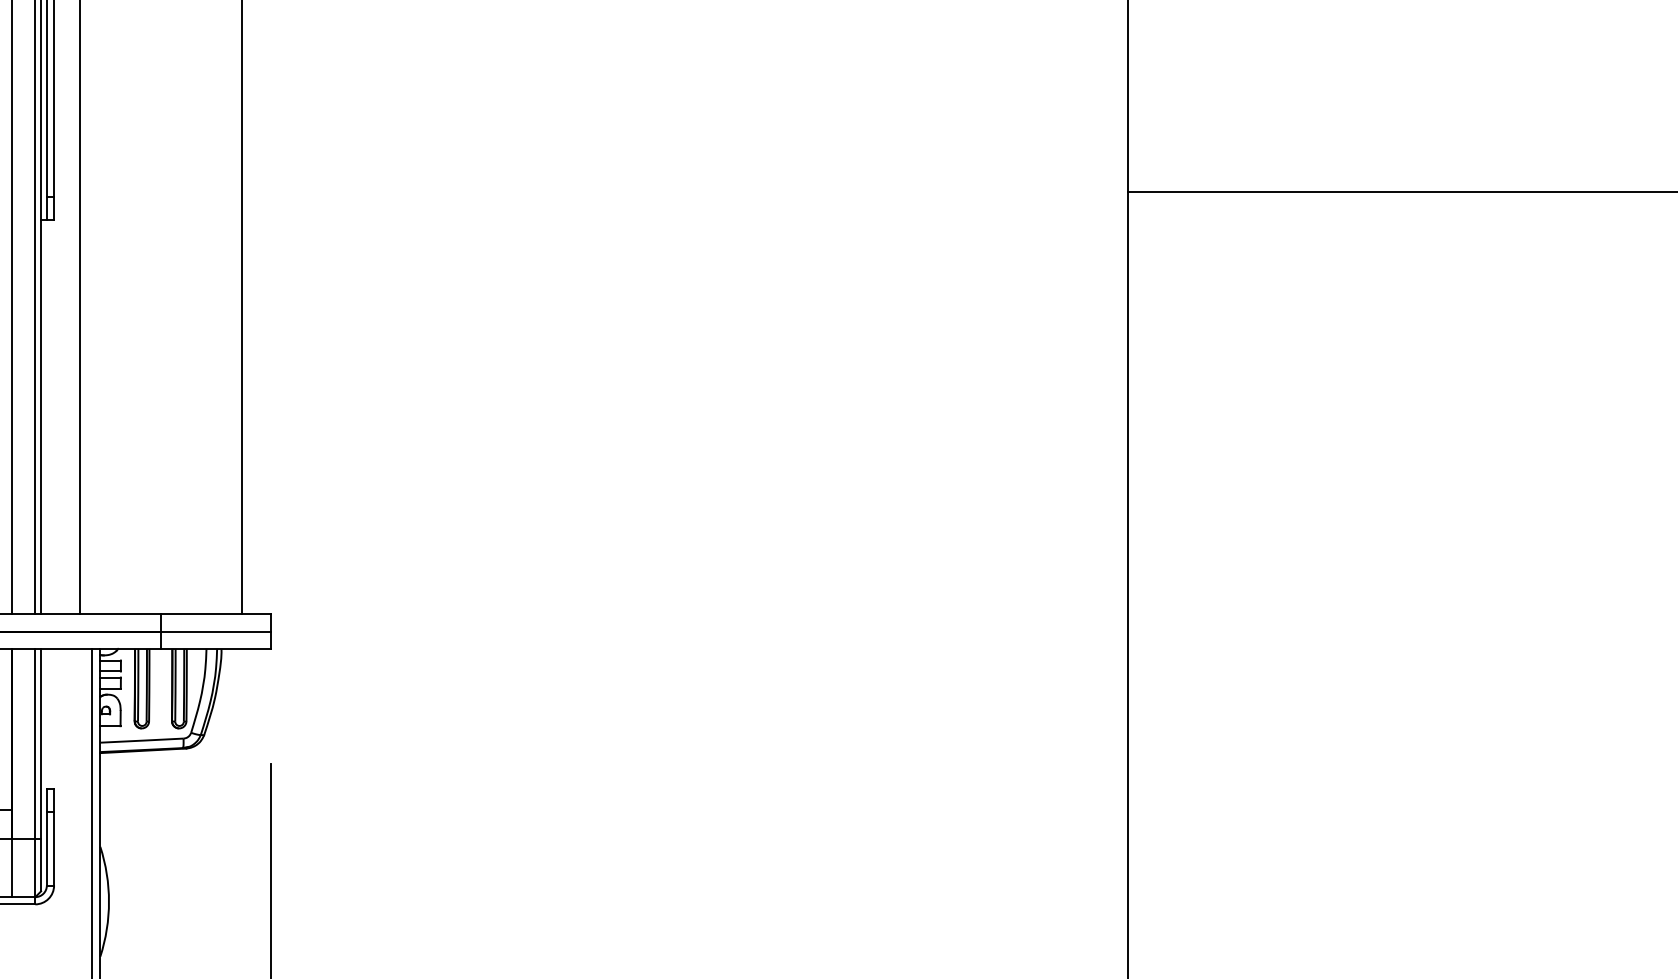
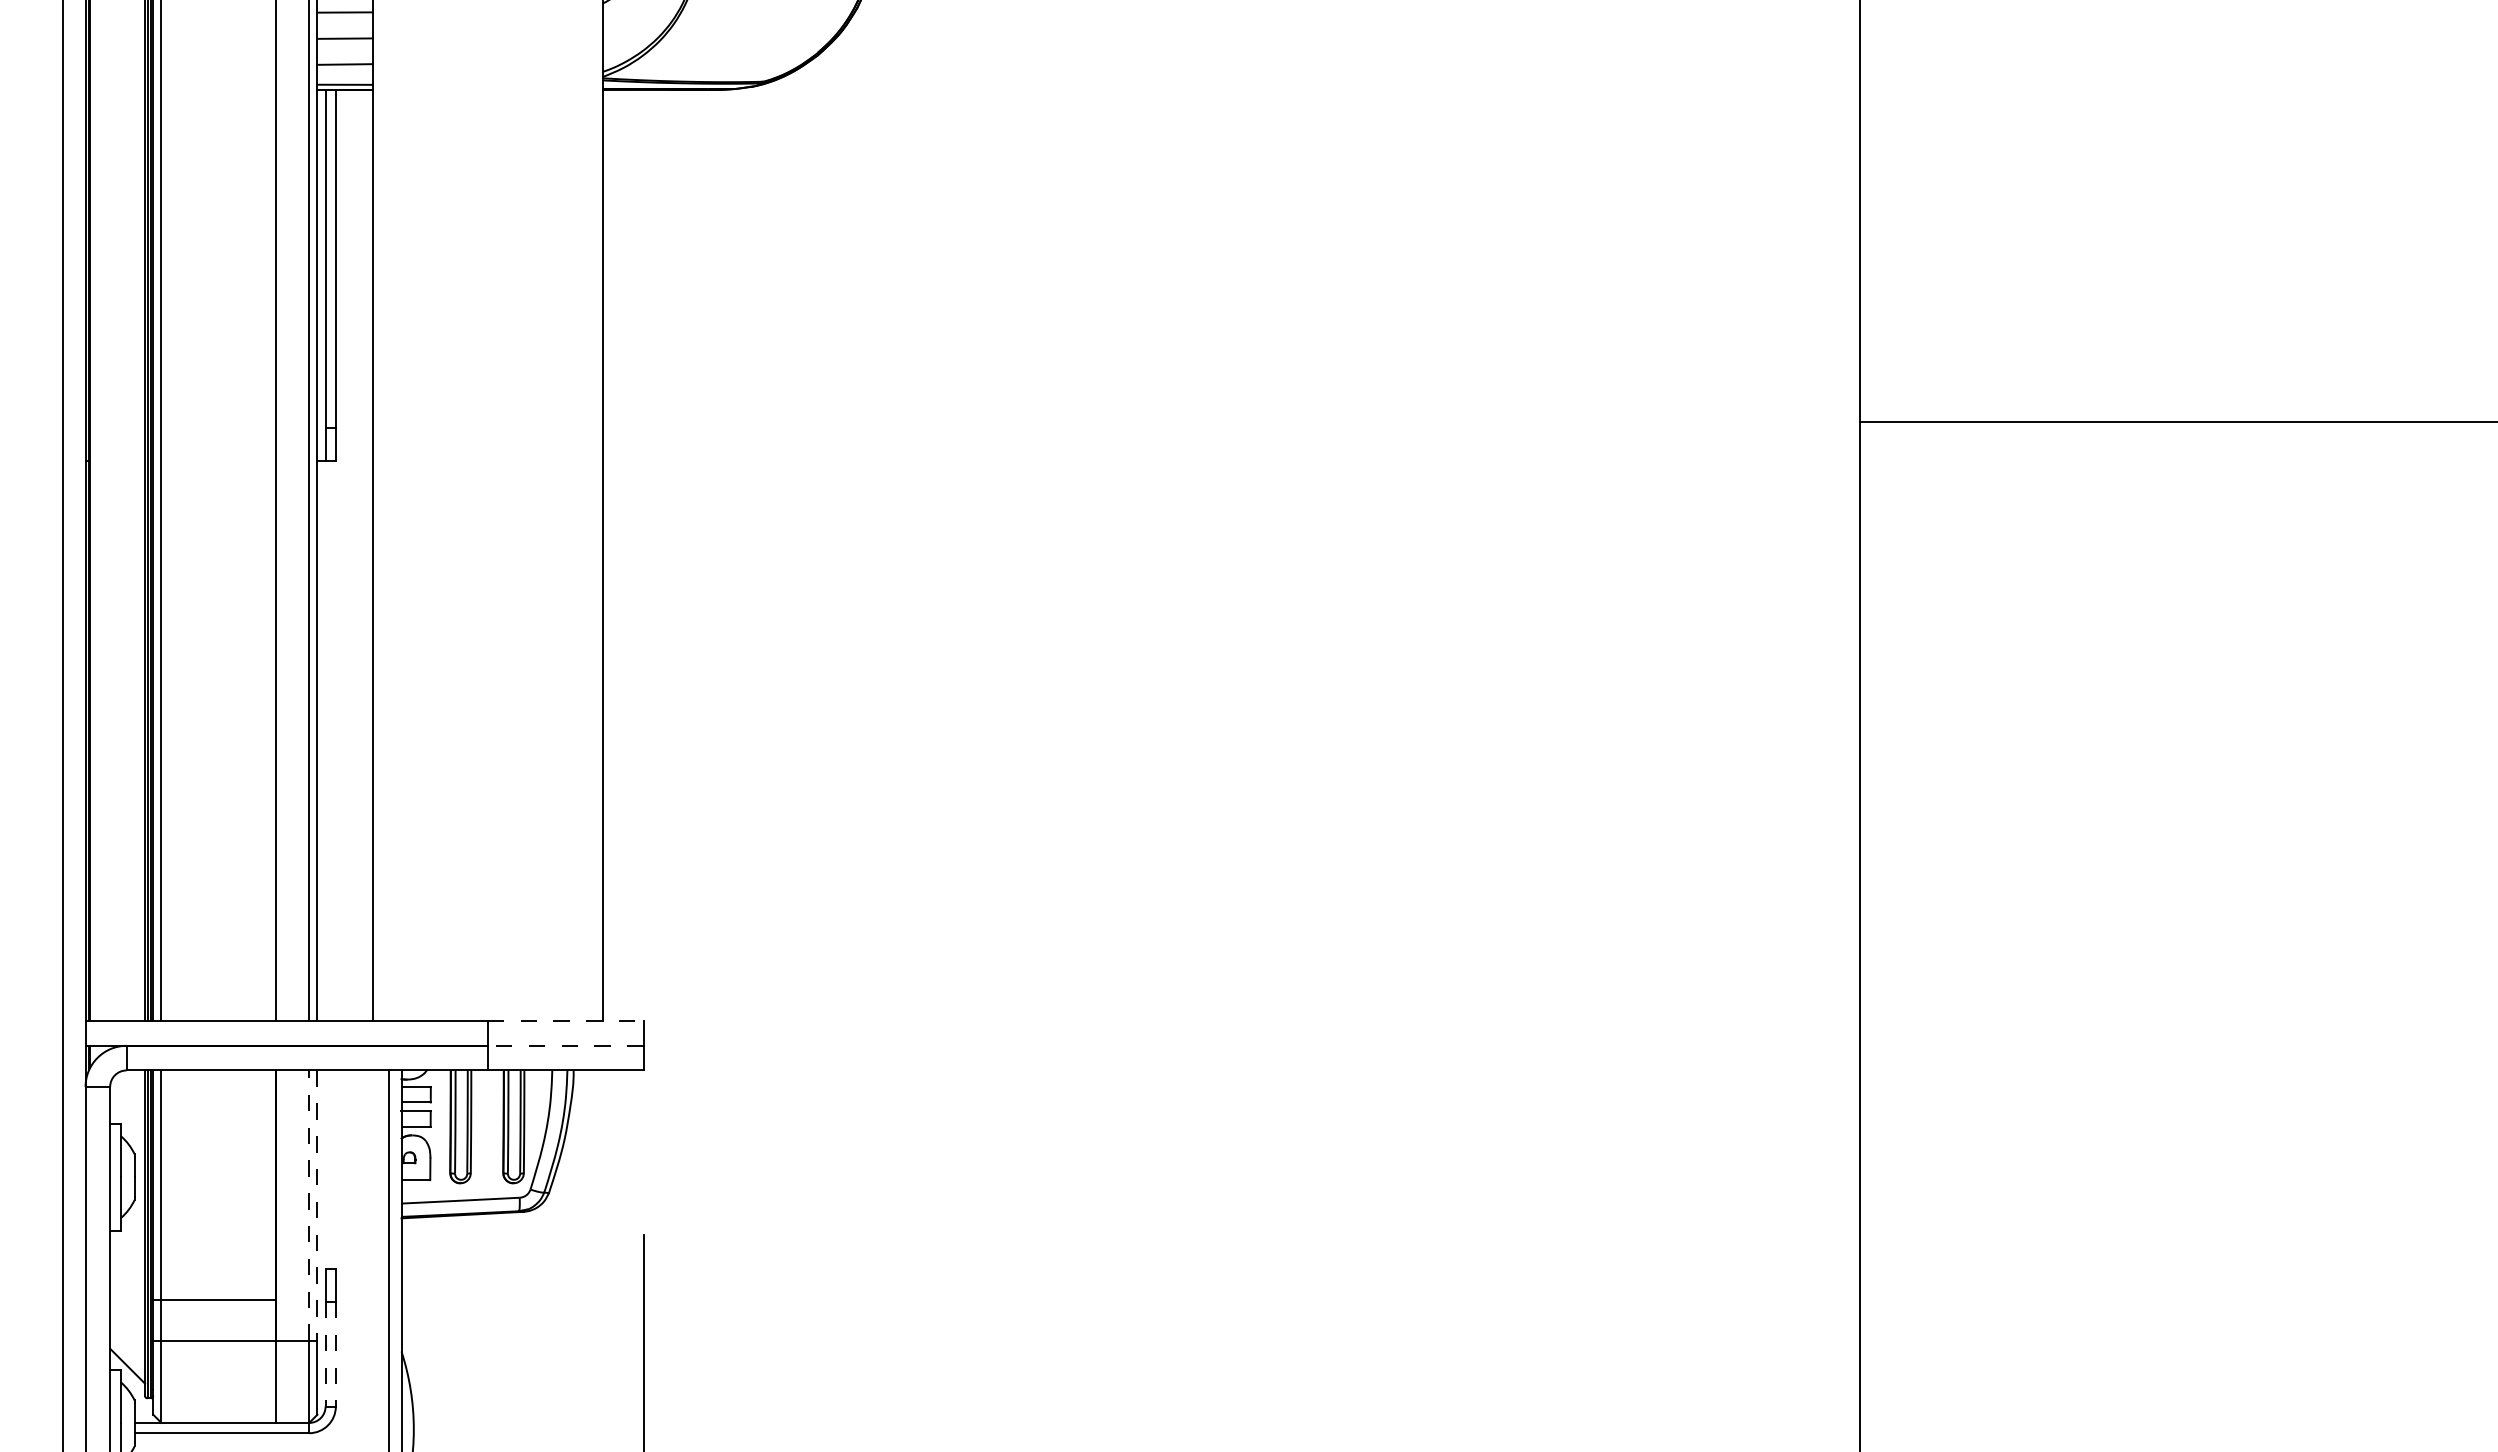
line: (215, 614) -> (565, 1021), solid -> dashed
line: (215, 631) -> (565, 1045), solid -> dashed
line: (35, 744) -> (309, 1205), solid -> dashed
line: (41, 744) -> (317, 1206), solid -> dashed
line: (46, 848) -> (325, 1354), solid -> dashed
line: (53, 848) -> (335, 1354), solid -> dashed

